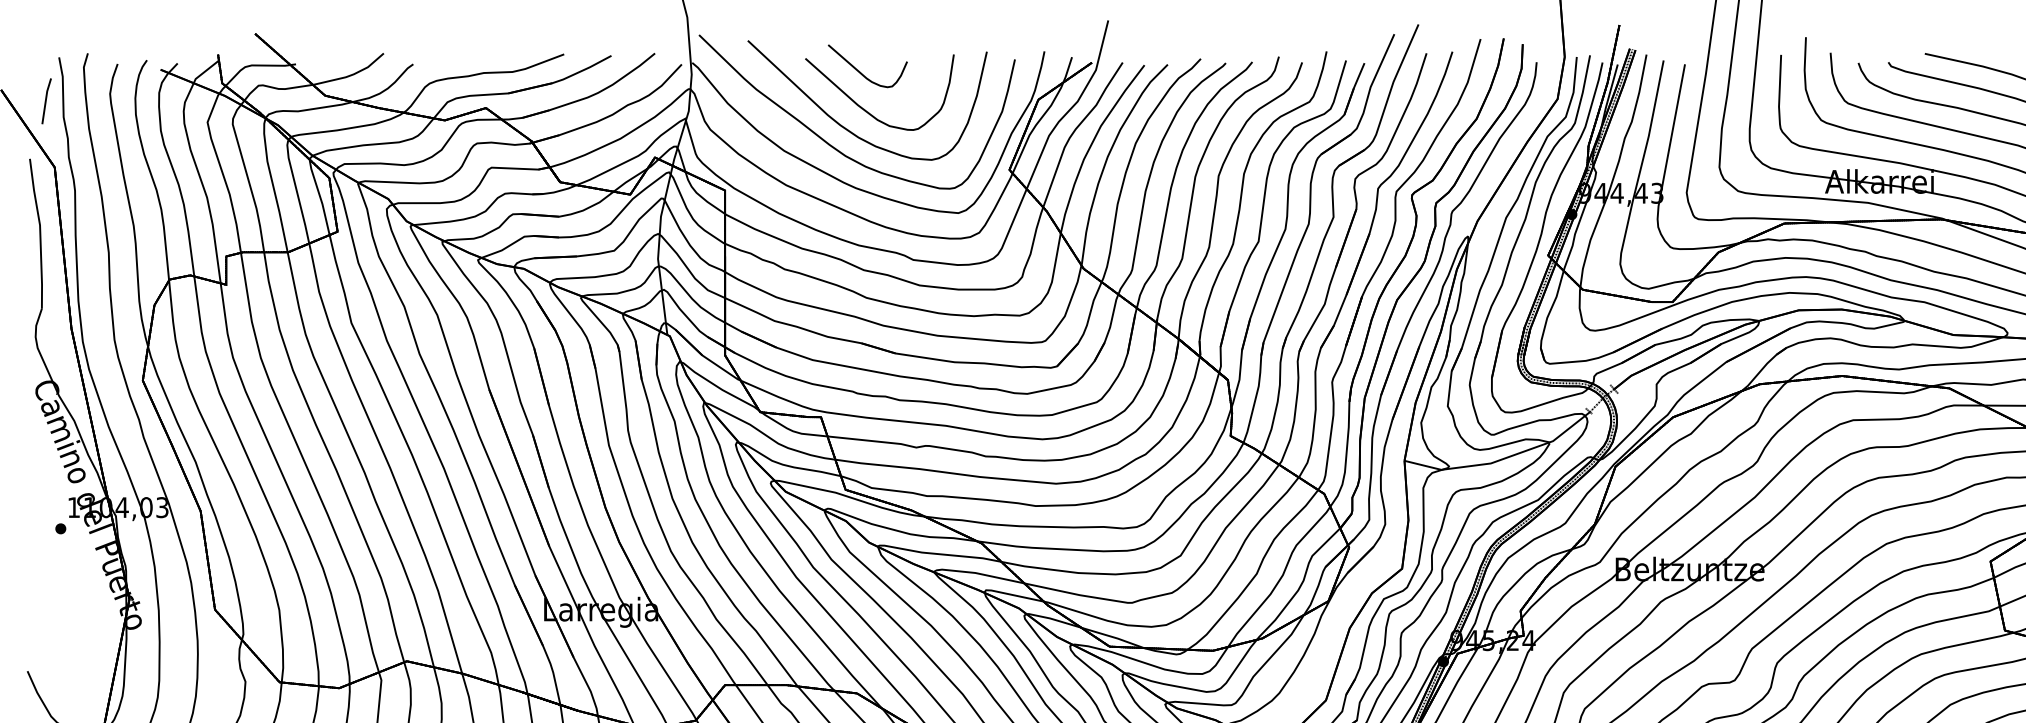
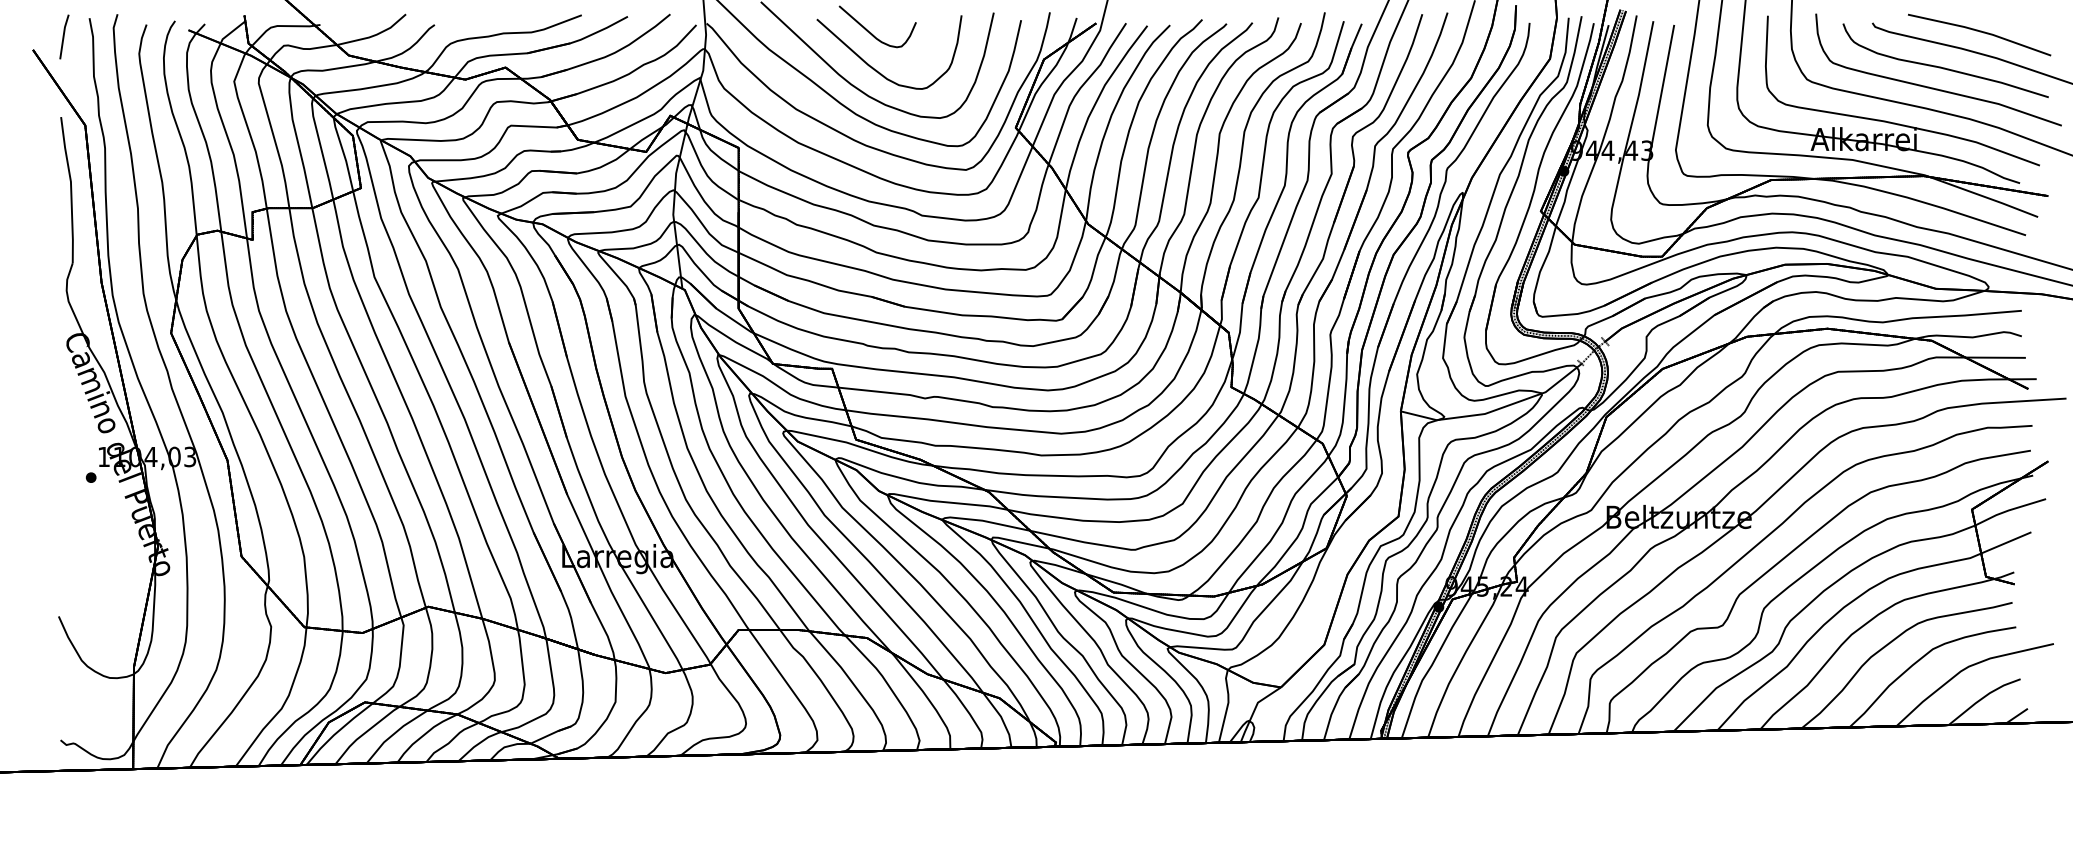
line: (46, 100) -> (64, 36), moved

